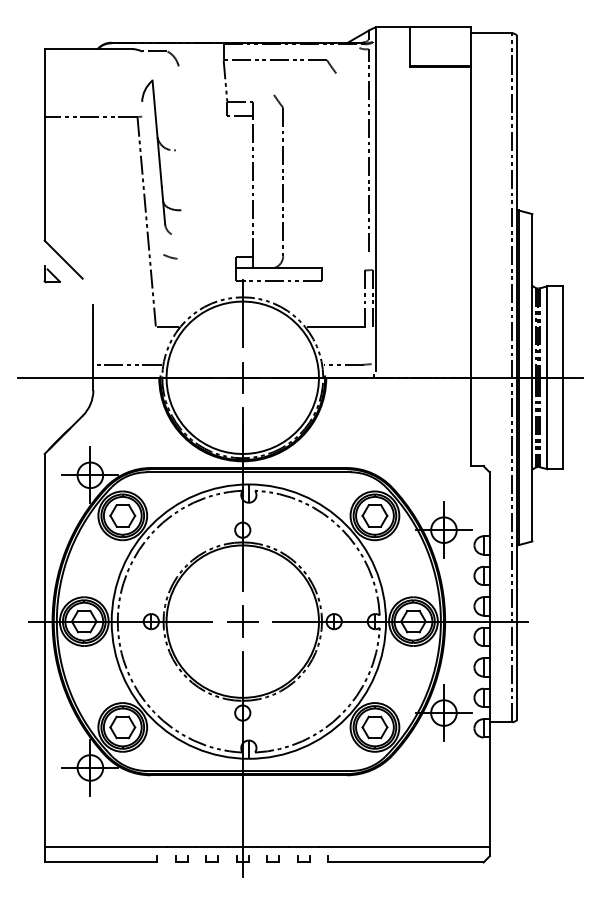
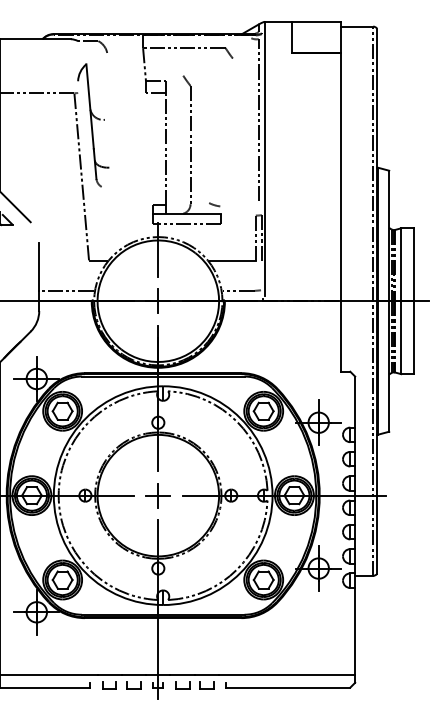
line: (170, 256) -> (214, 204), moved
part: (181, 858) -> (109, 684), size x1.4
part: (211, 858) -> (133, 684), size x1.4
part: (272, 858) -> (182, 684), size x1.4
part: (303, 858) -> (206, 684), size x1.4

